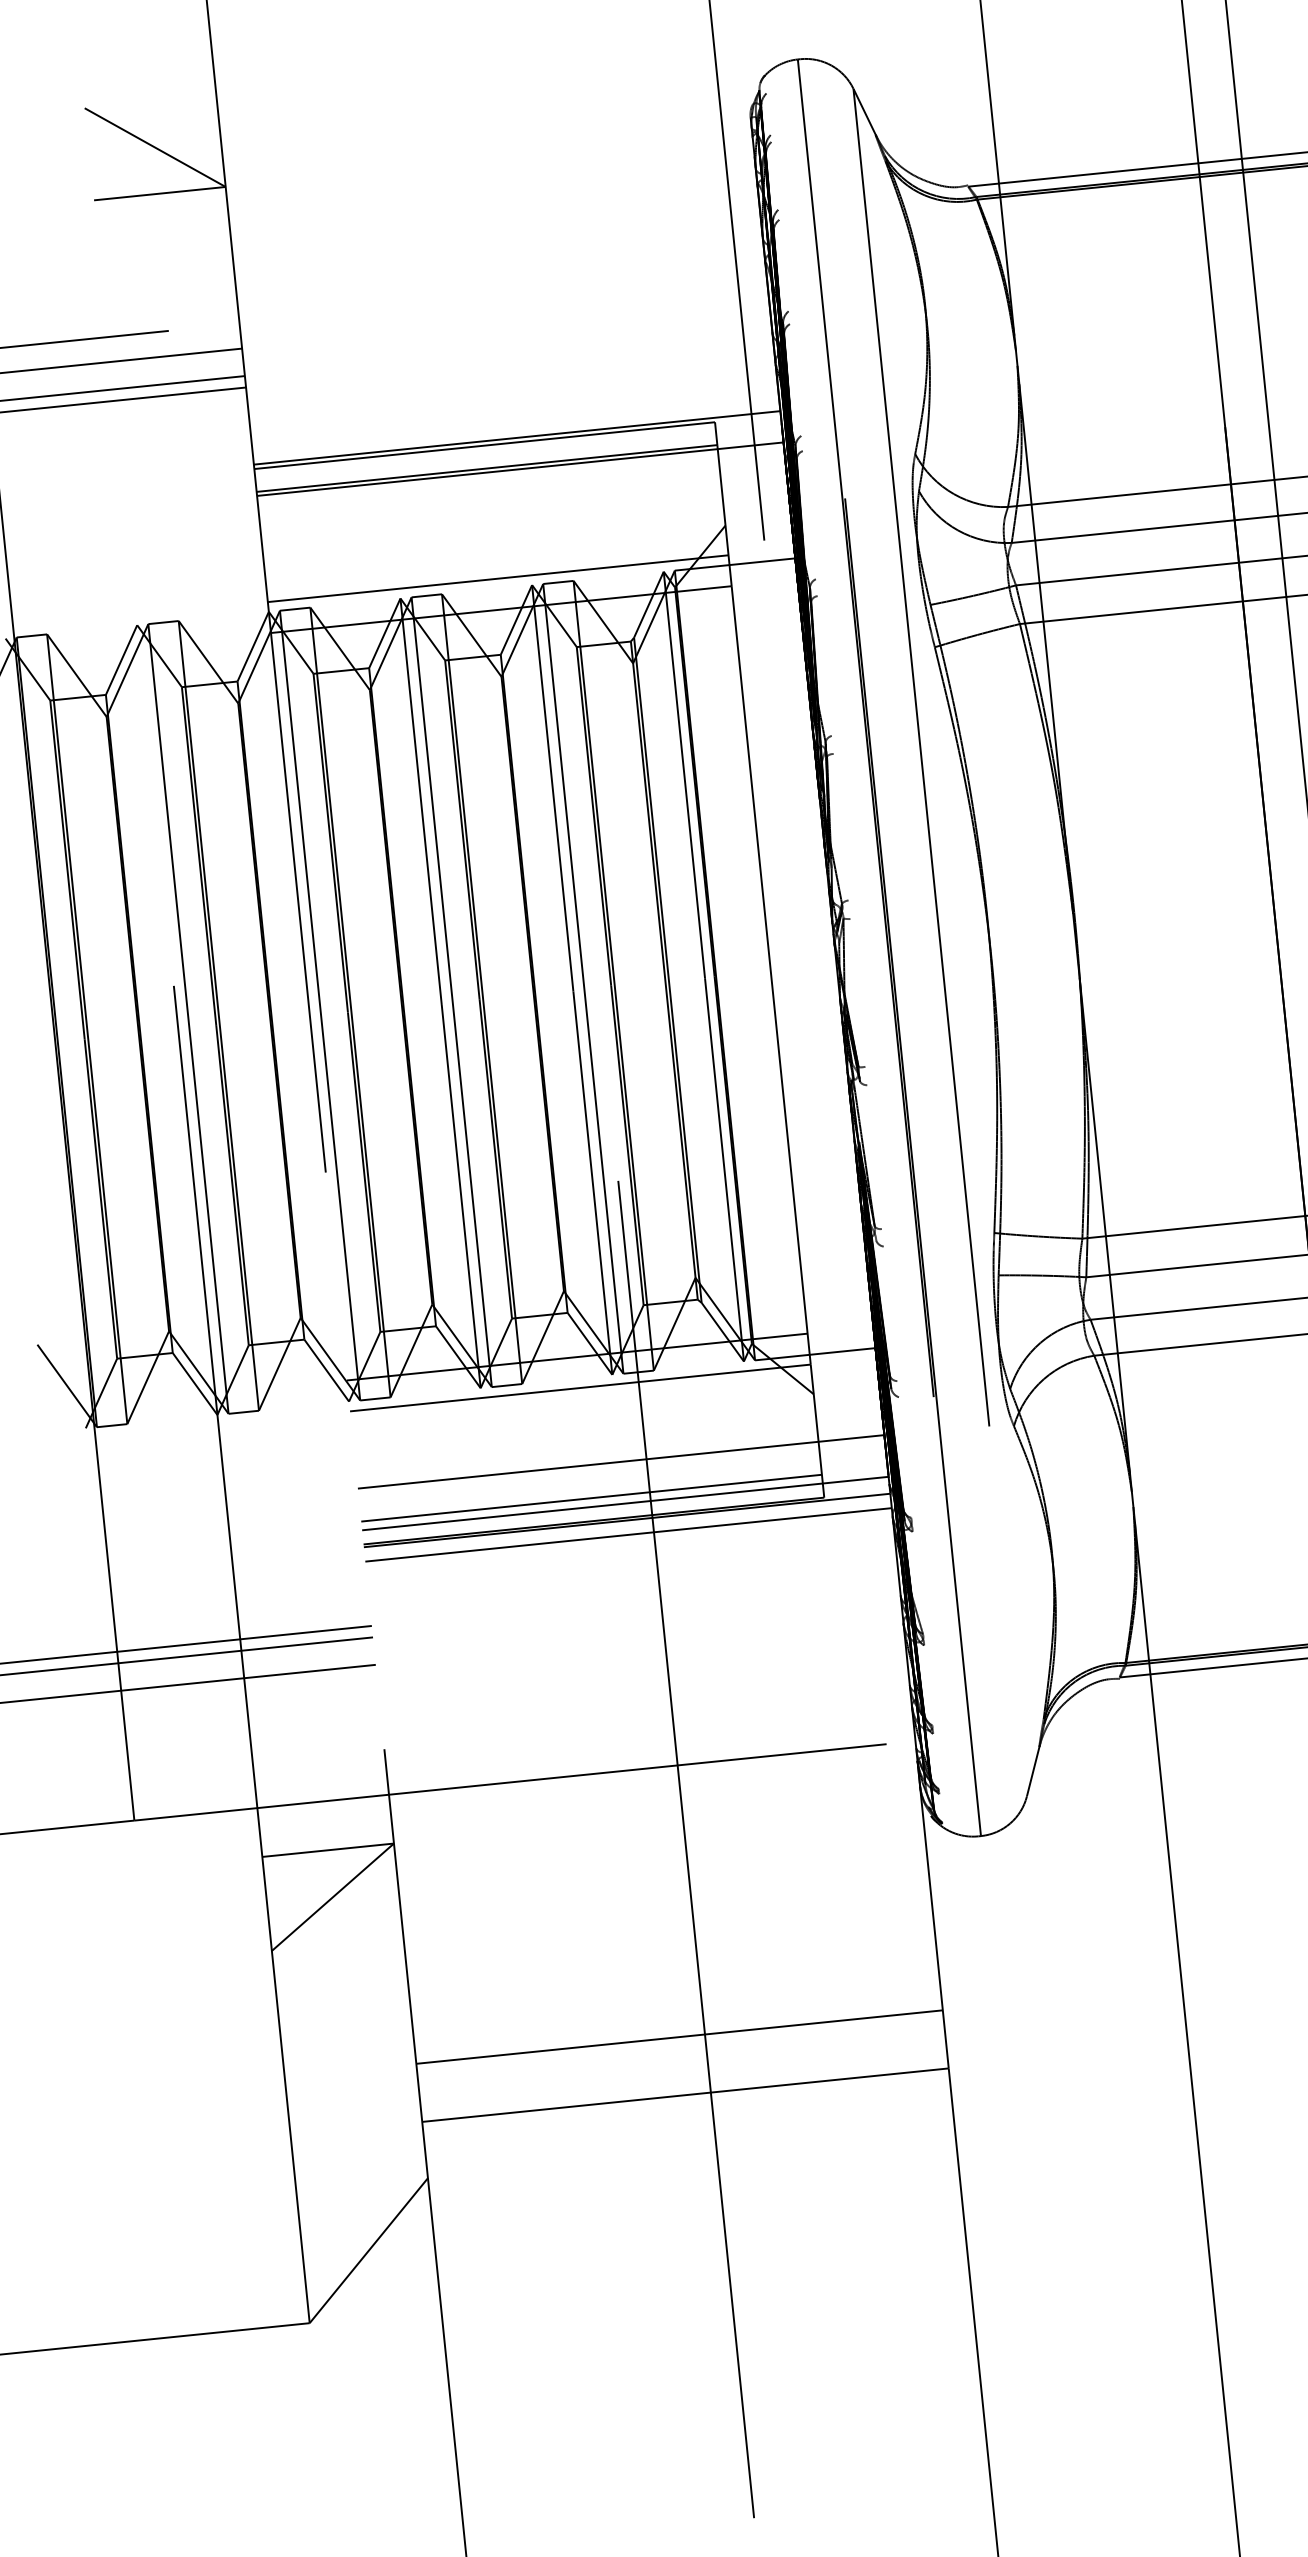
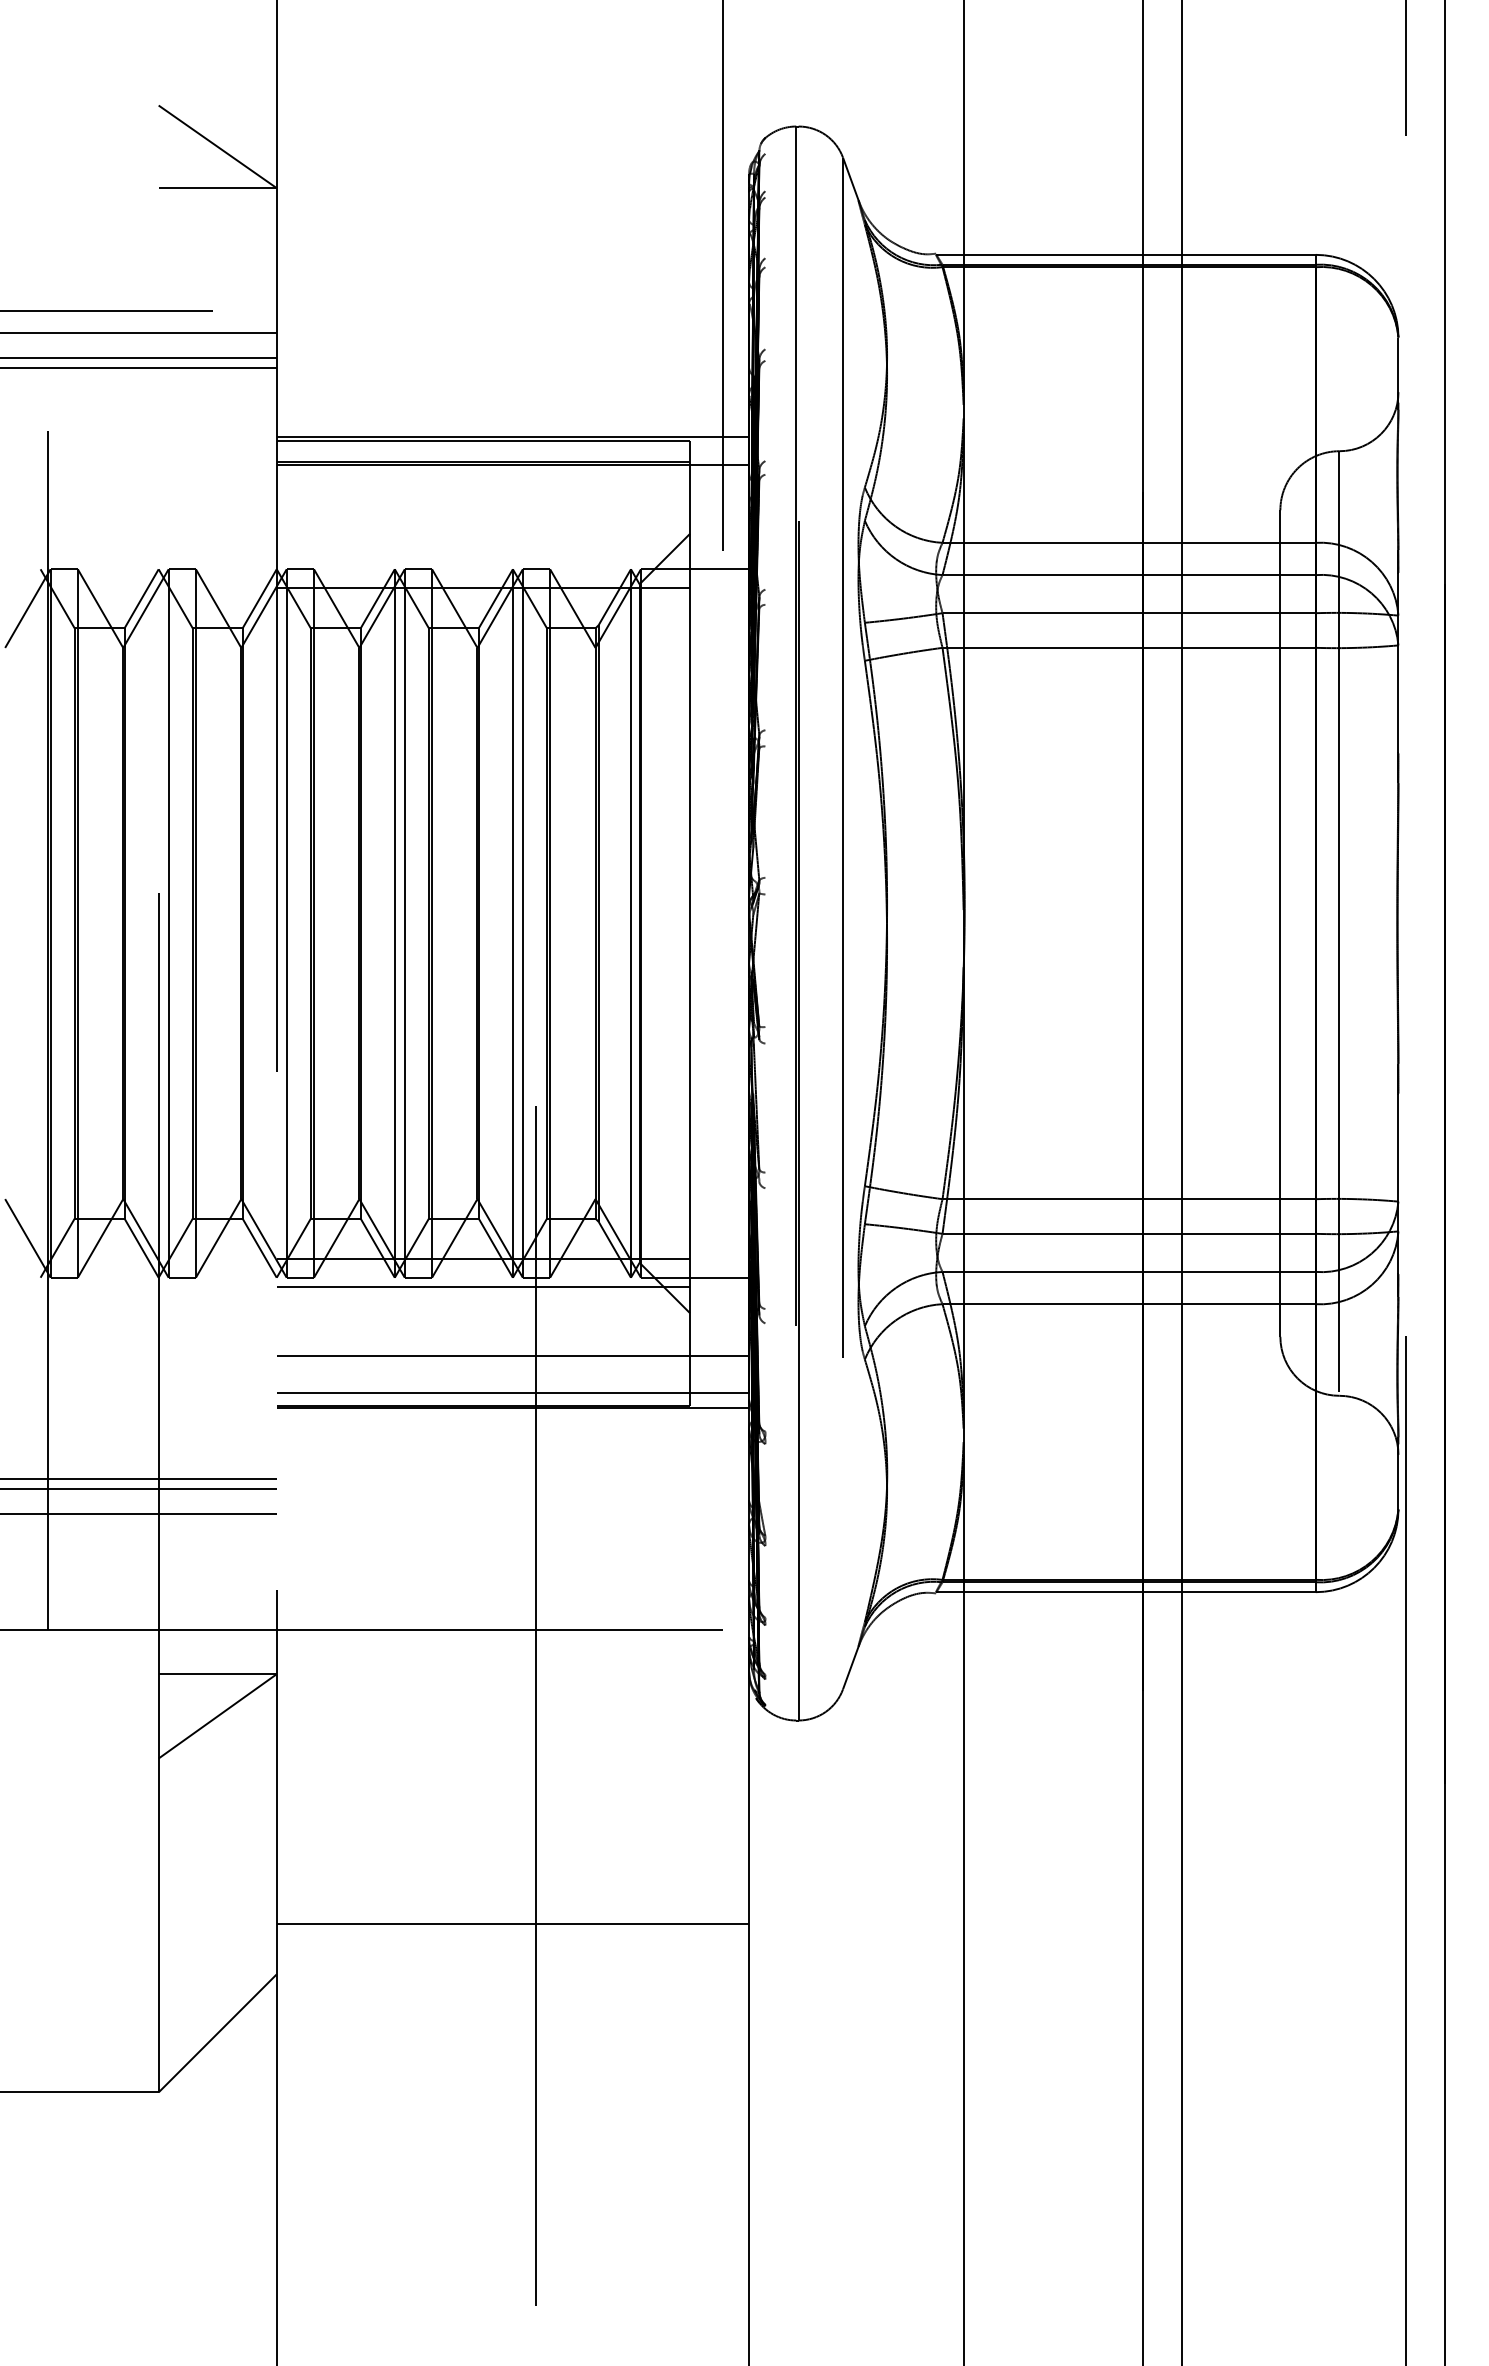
line: (498, 578) -> (483, 560), removed
line: (591, 1498) -> (483, 1385), removed
line: (628, 1535) -> (512, 1421), removed
line: (679, 2036) -> (512, 1871), removed

